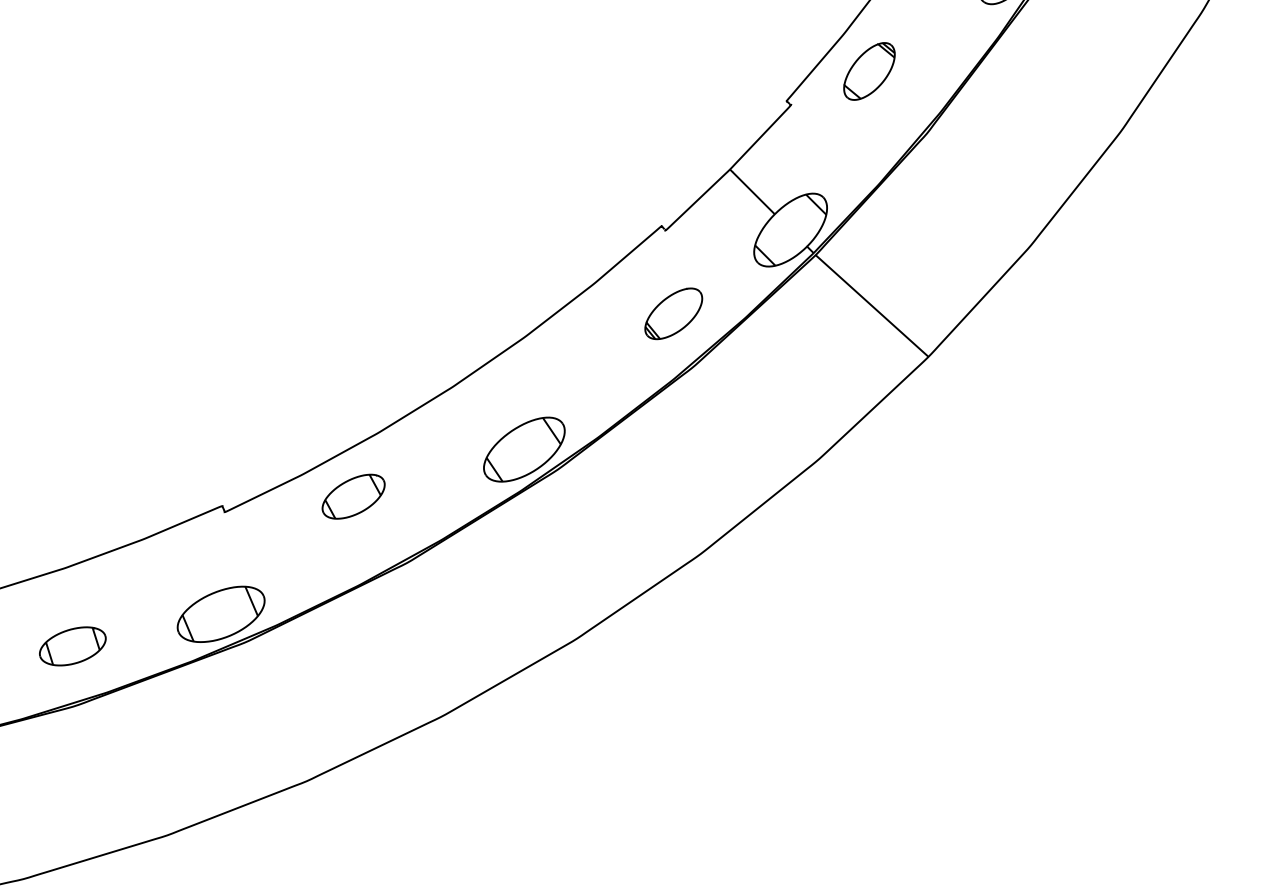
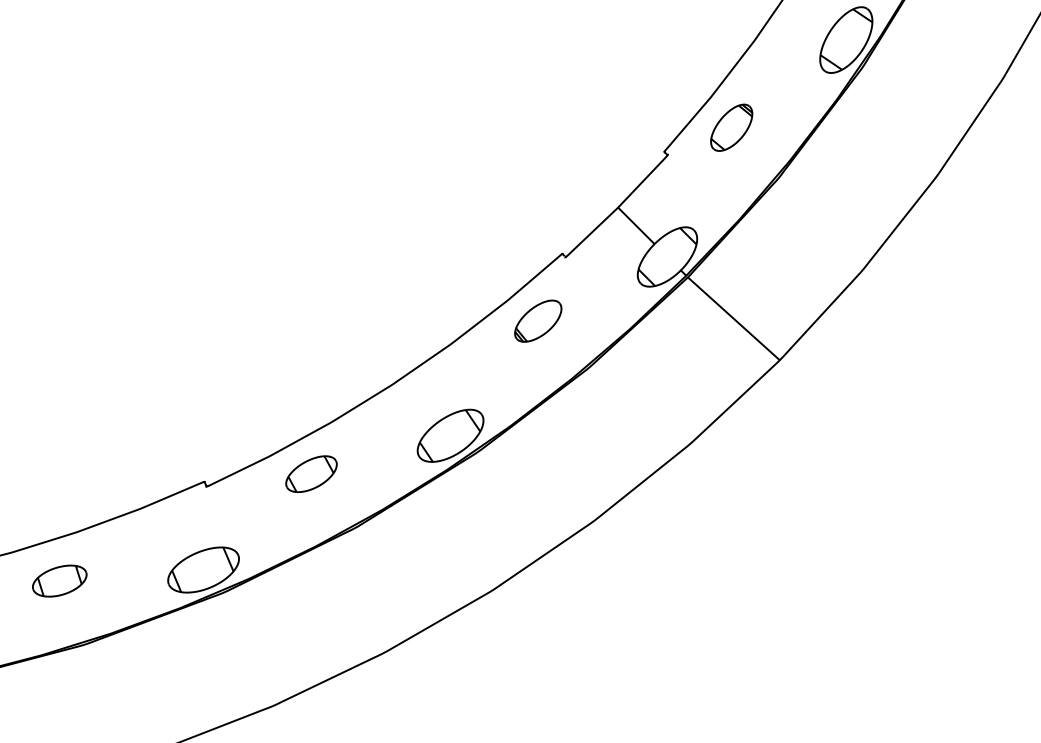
part: (674, 312) -> (538, 320), moved
part: (72, 645) -> (59, 580), moved

